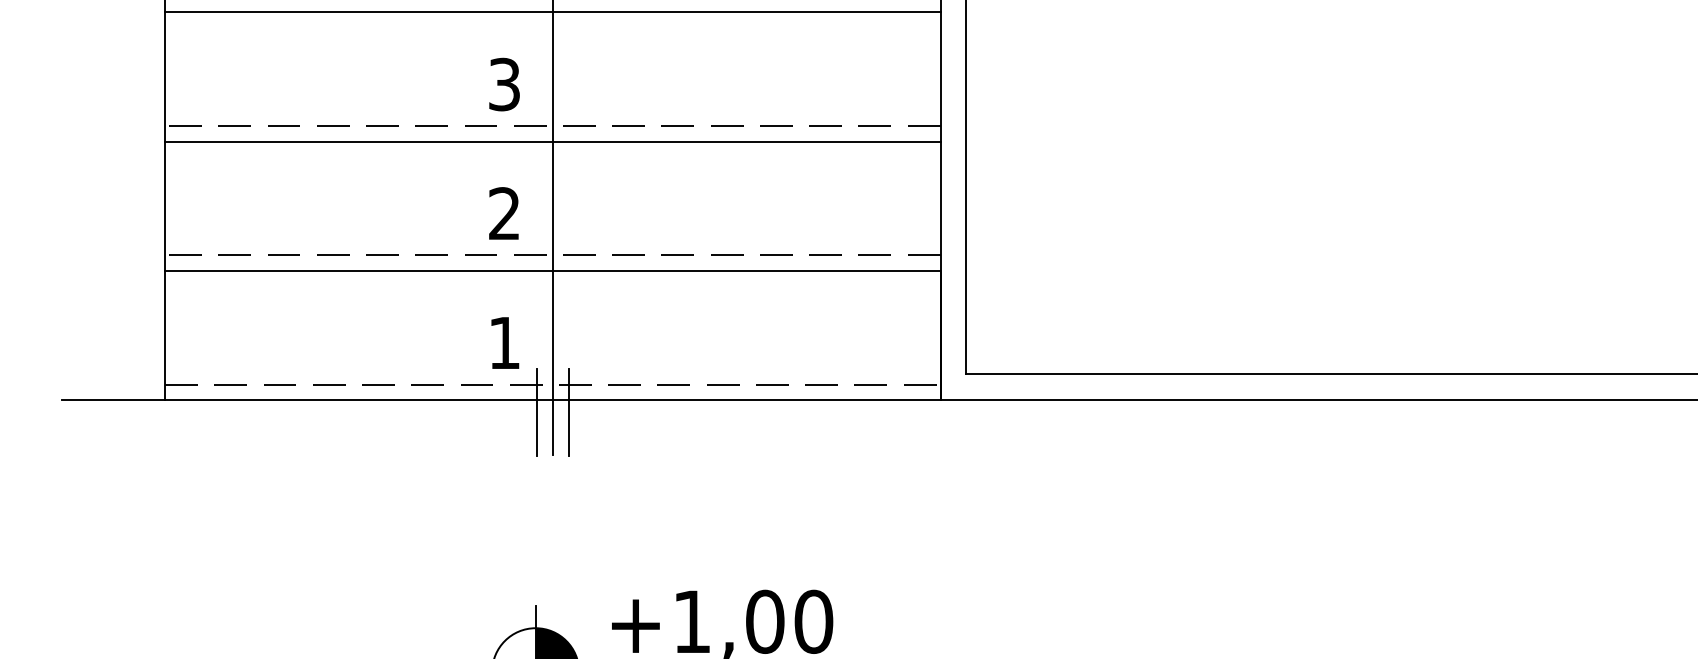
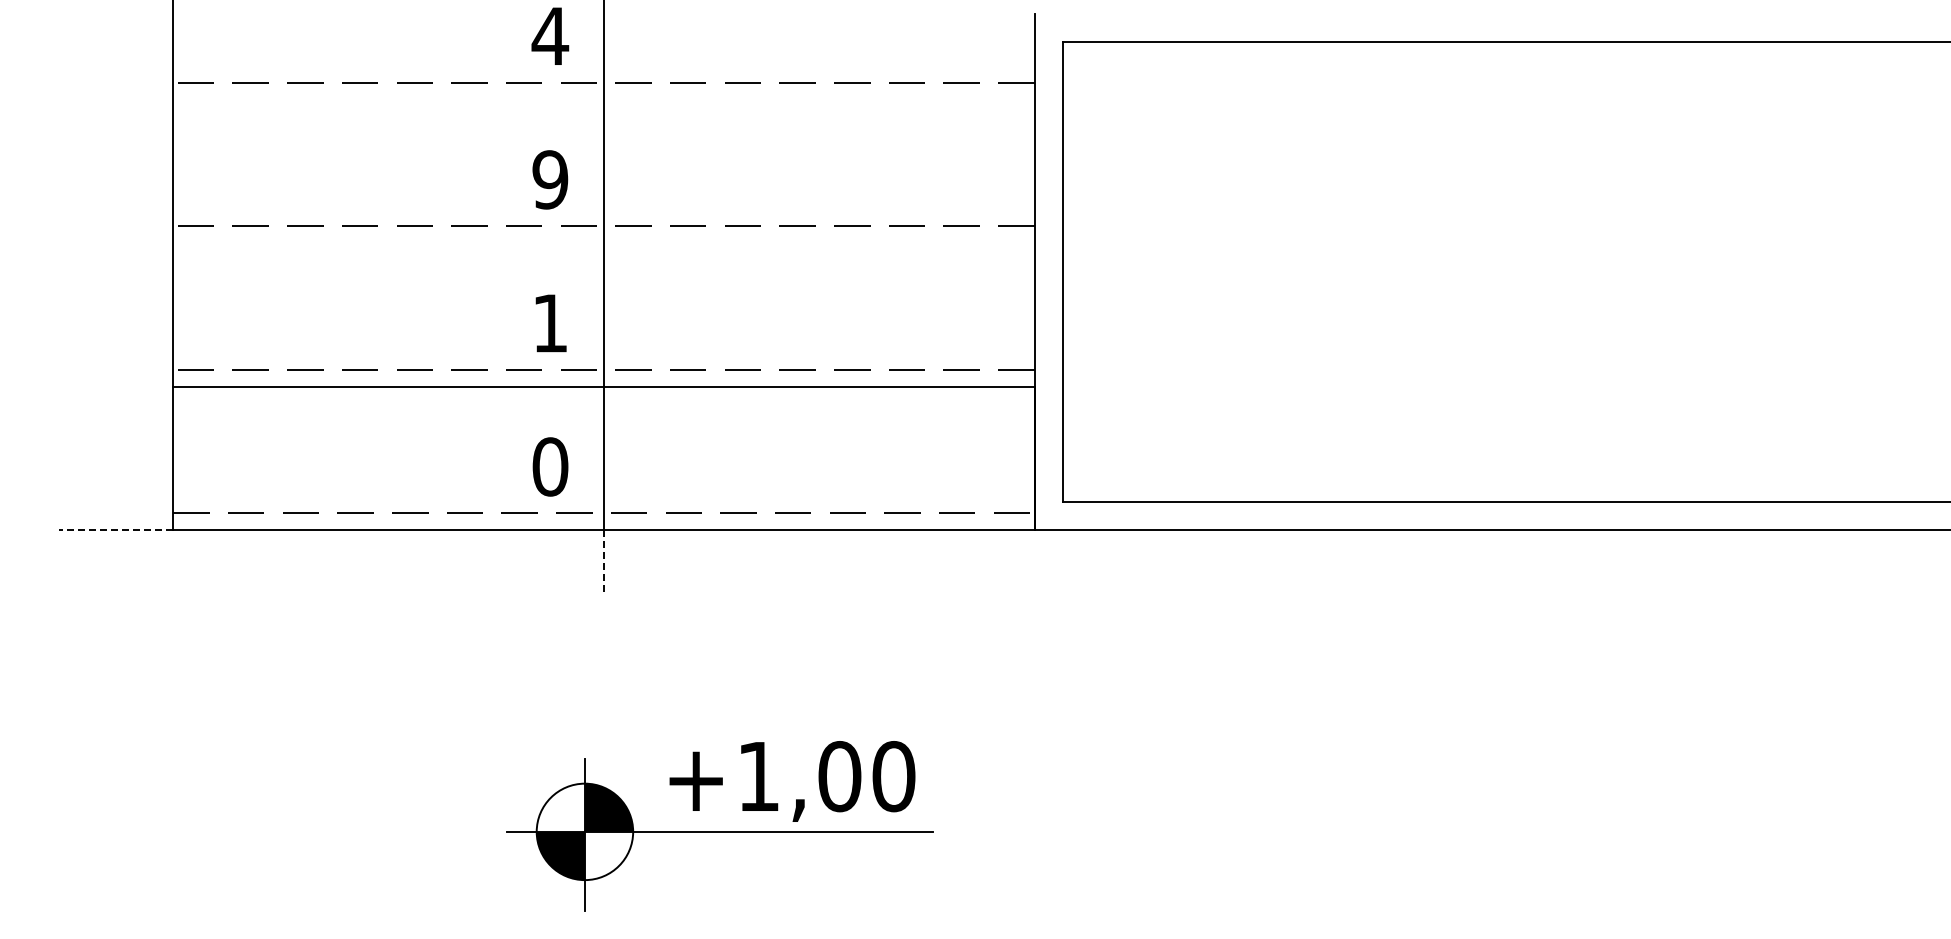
line: (552, 12) -> (603, 99), removed
text: (504, 84) -> (550, 179), 3 -> 9
line: (552, 141) -> (603, 243), removed
text: (503, 212) -> (549, 322), 2 -> 1
text: (504, 342) -> (550, 466), 1 -> 0
line: (112, 400) -> (115, 530), solid -> dashed
line: (537, 411) -> (586, 543), removed
line: (568, 411) -> (621, 543), removed
line: (552, 427) -> (603, 560), solid -> dashed

